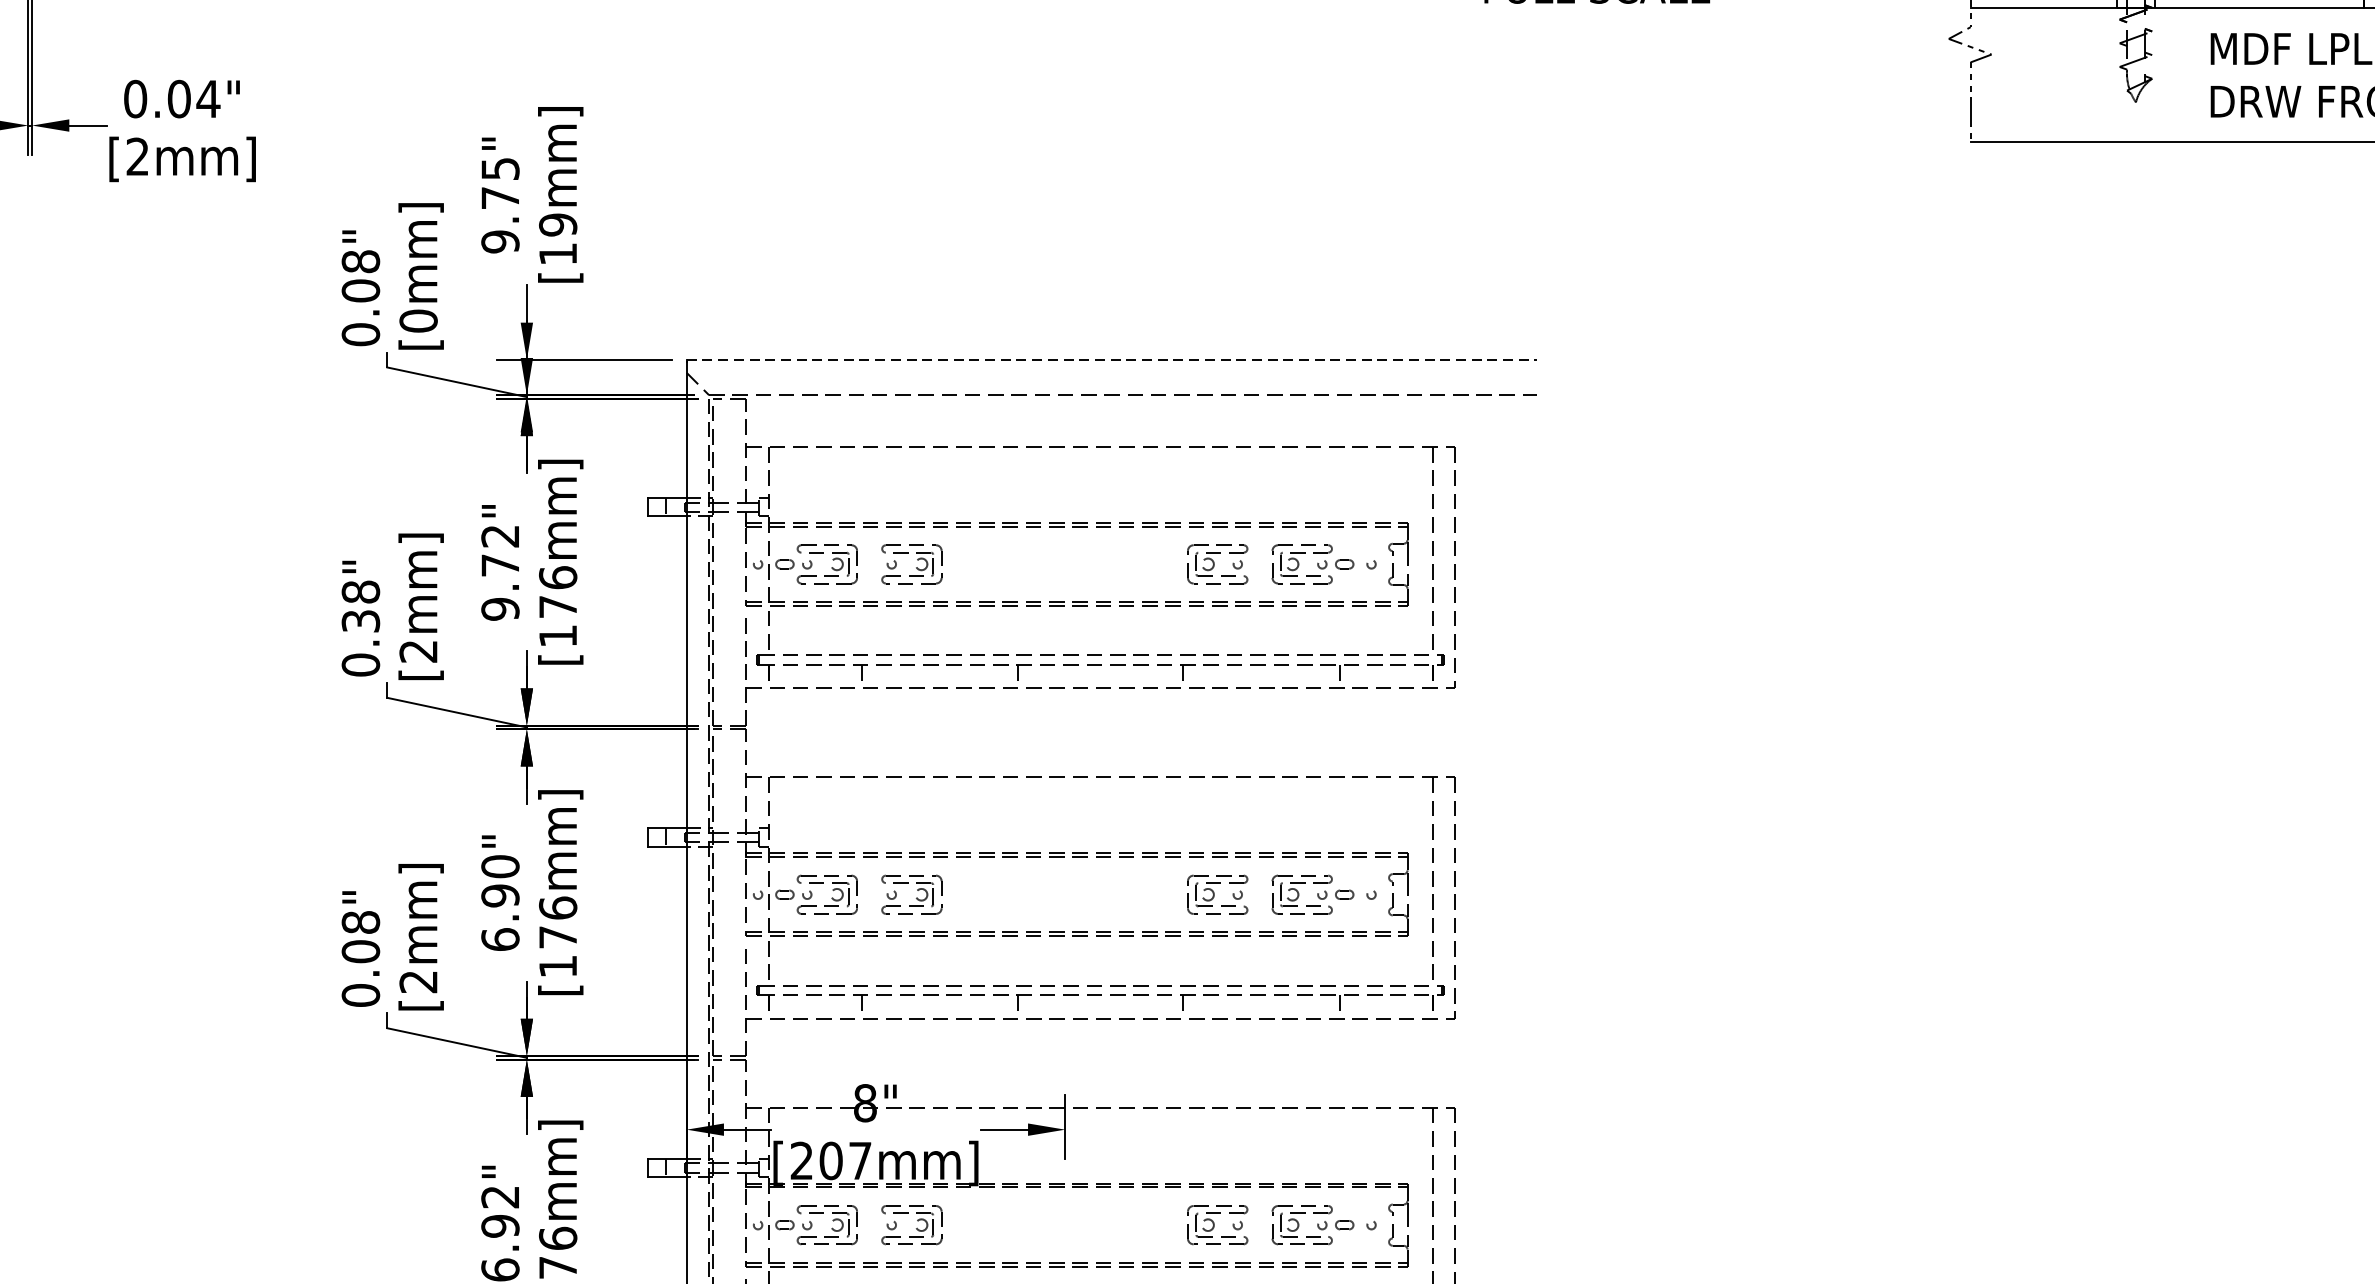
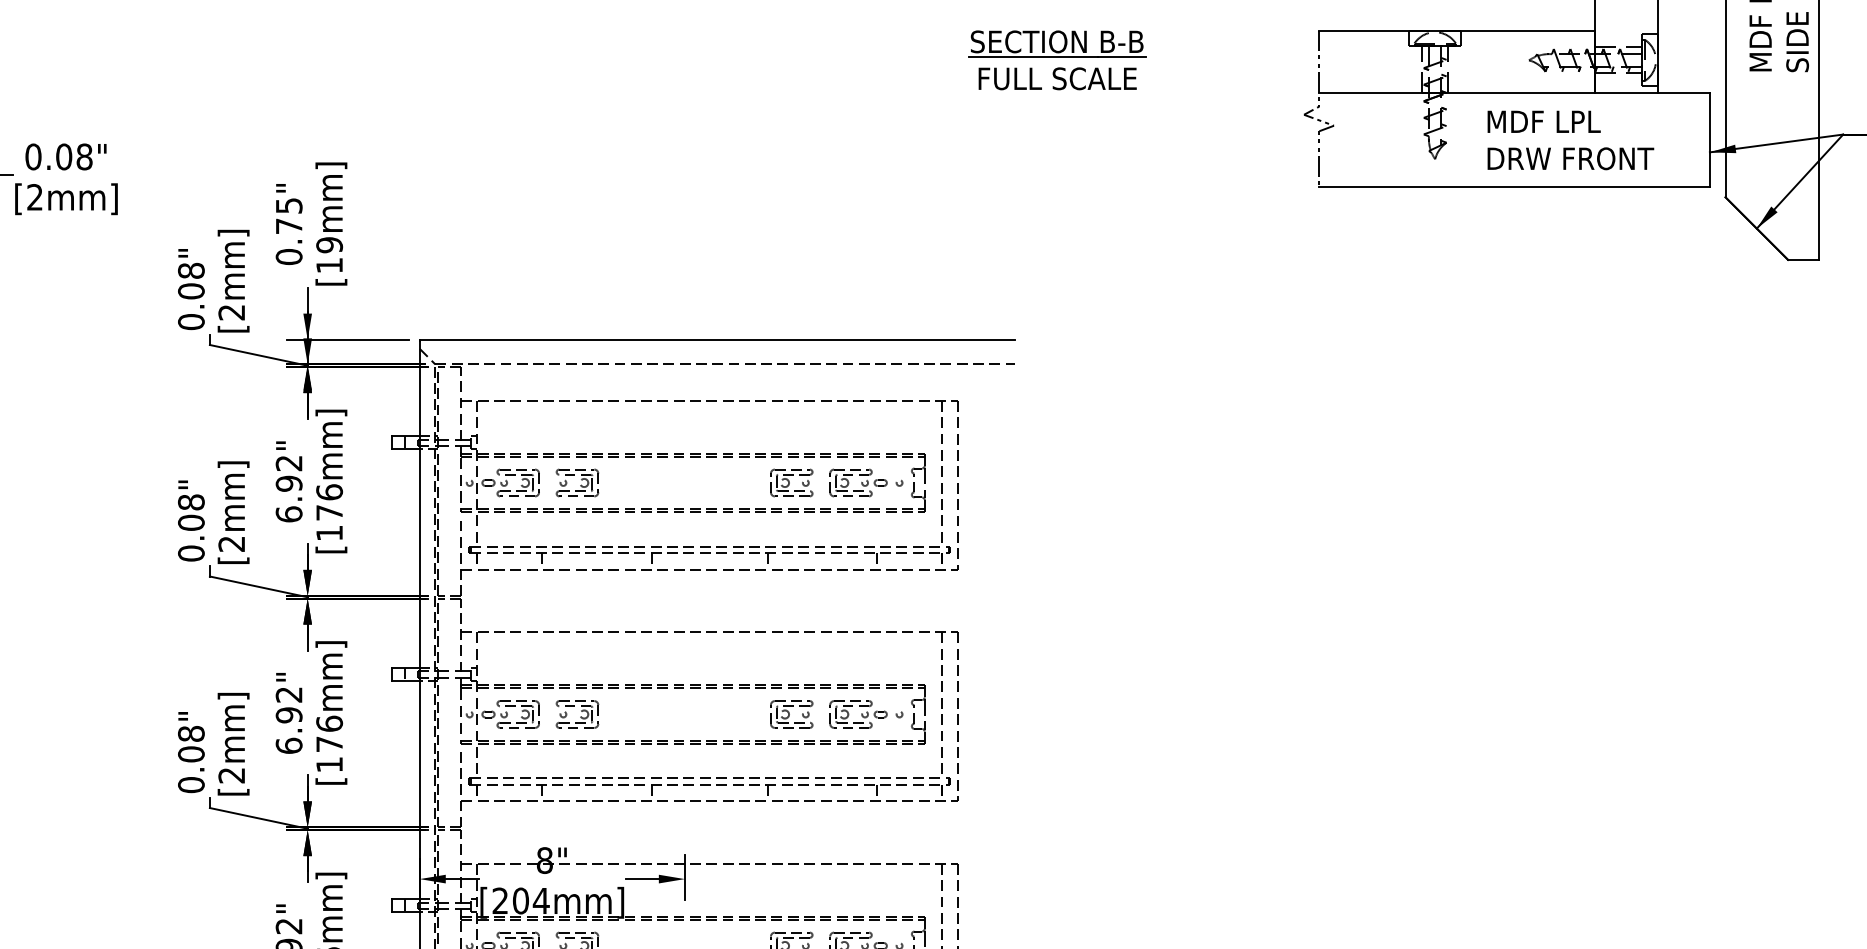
text: (208, 98) -> (84, 156), 0.04" -> 0.08"
text: (500, 242) -> (289, 257), 9.75" -> 0.75"
text: (418, 321) -> (231, 312), [0mm] -> [2mm]
line: (1111, 359) -> (717, 339), dashed -> solid
text: (499, 586) -> (288, 498), 9.72" -> 6.92"
text: (361, 620) -> (191, 522), 0.38" -> 0.08"
text: (499, 866) -> (288, 694), 6.90" -> 6.92"
text: (859, 1160) -> (540, 900), [207mm] -> [204mm]

